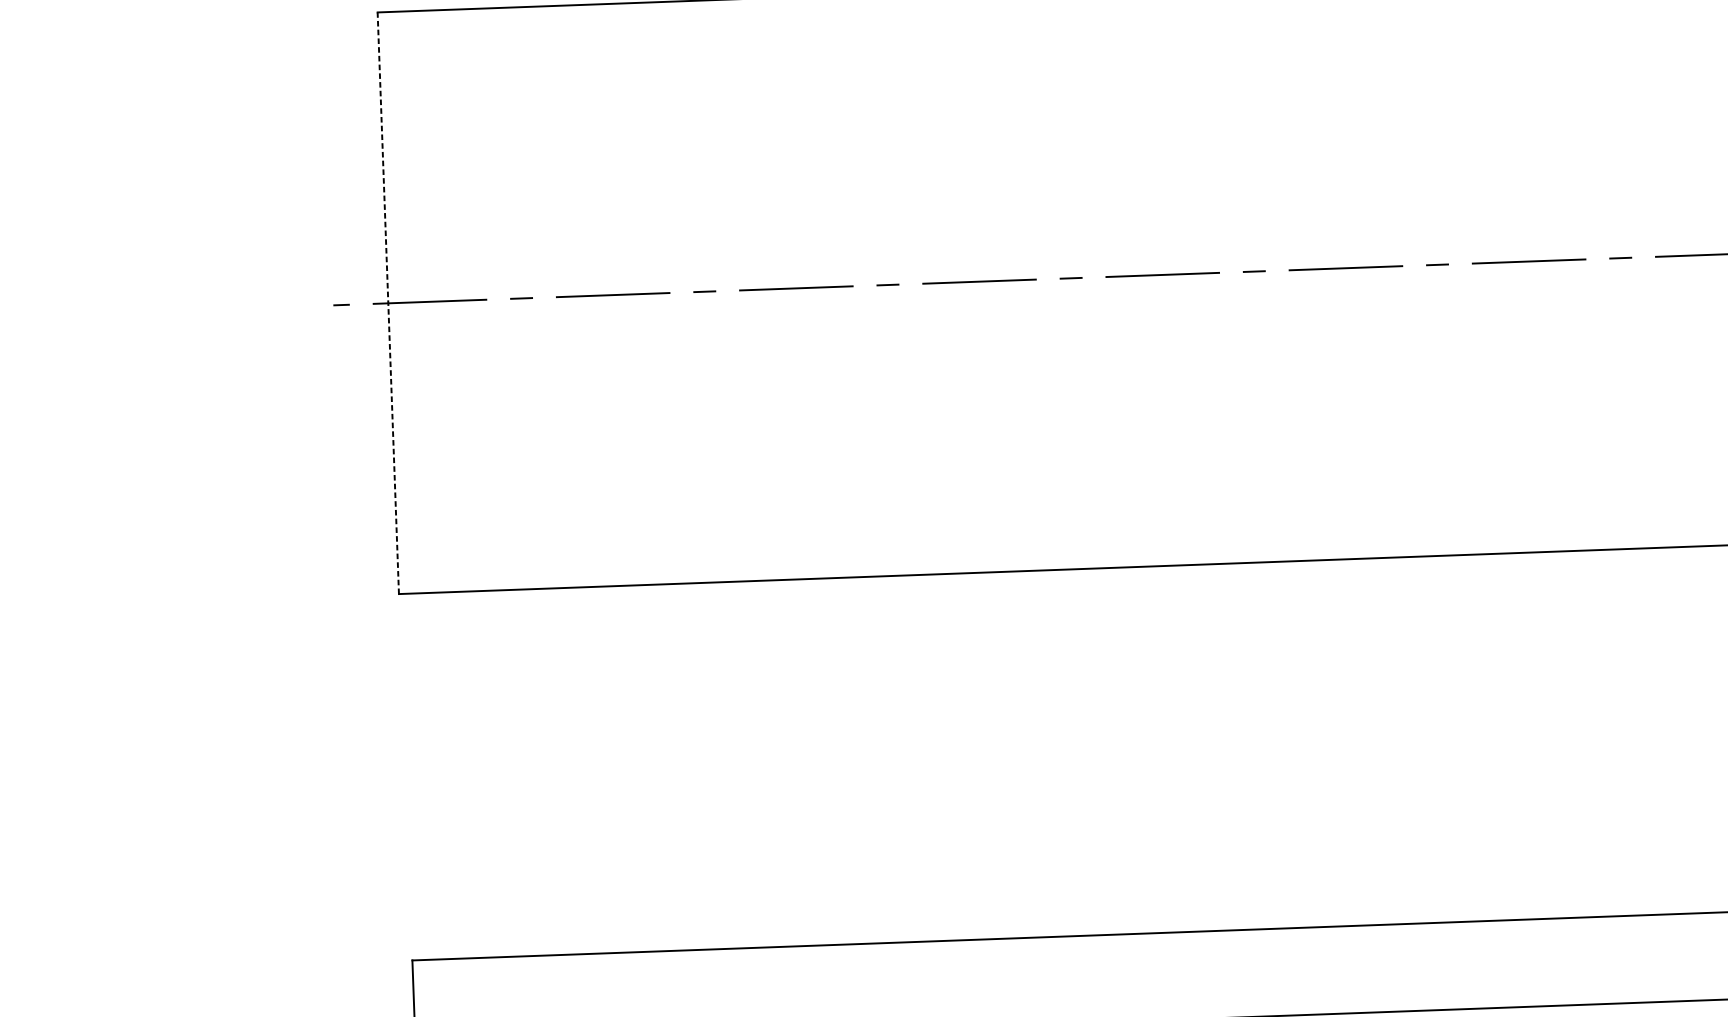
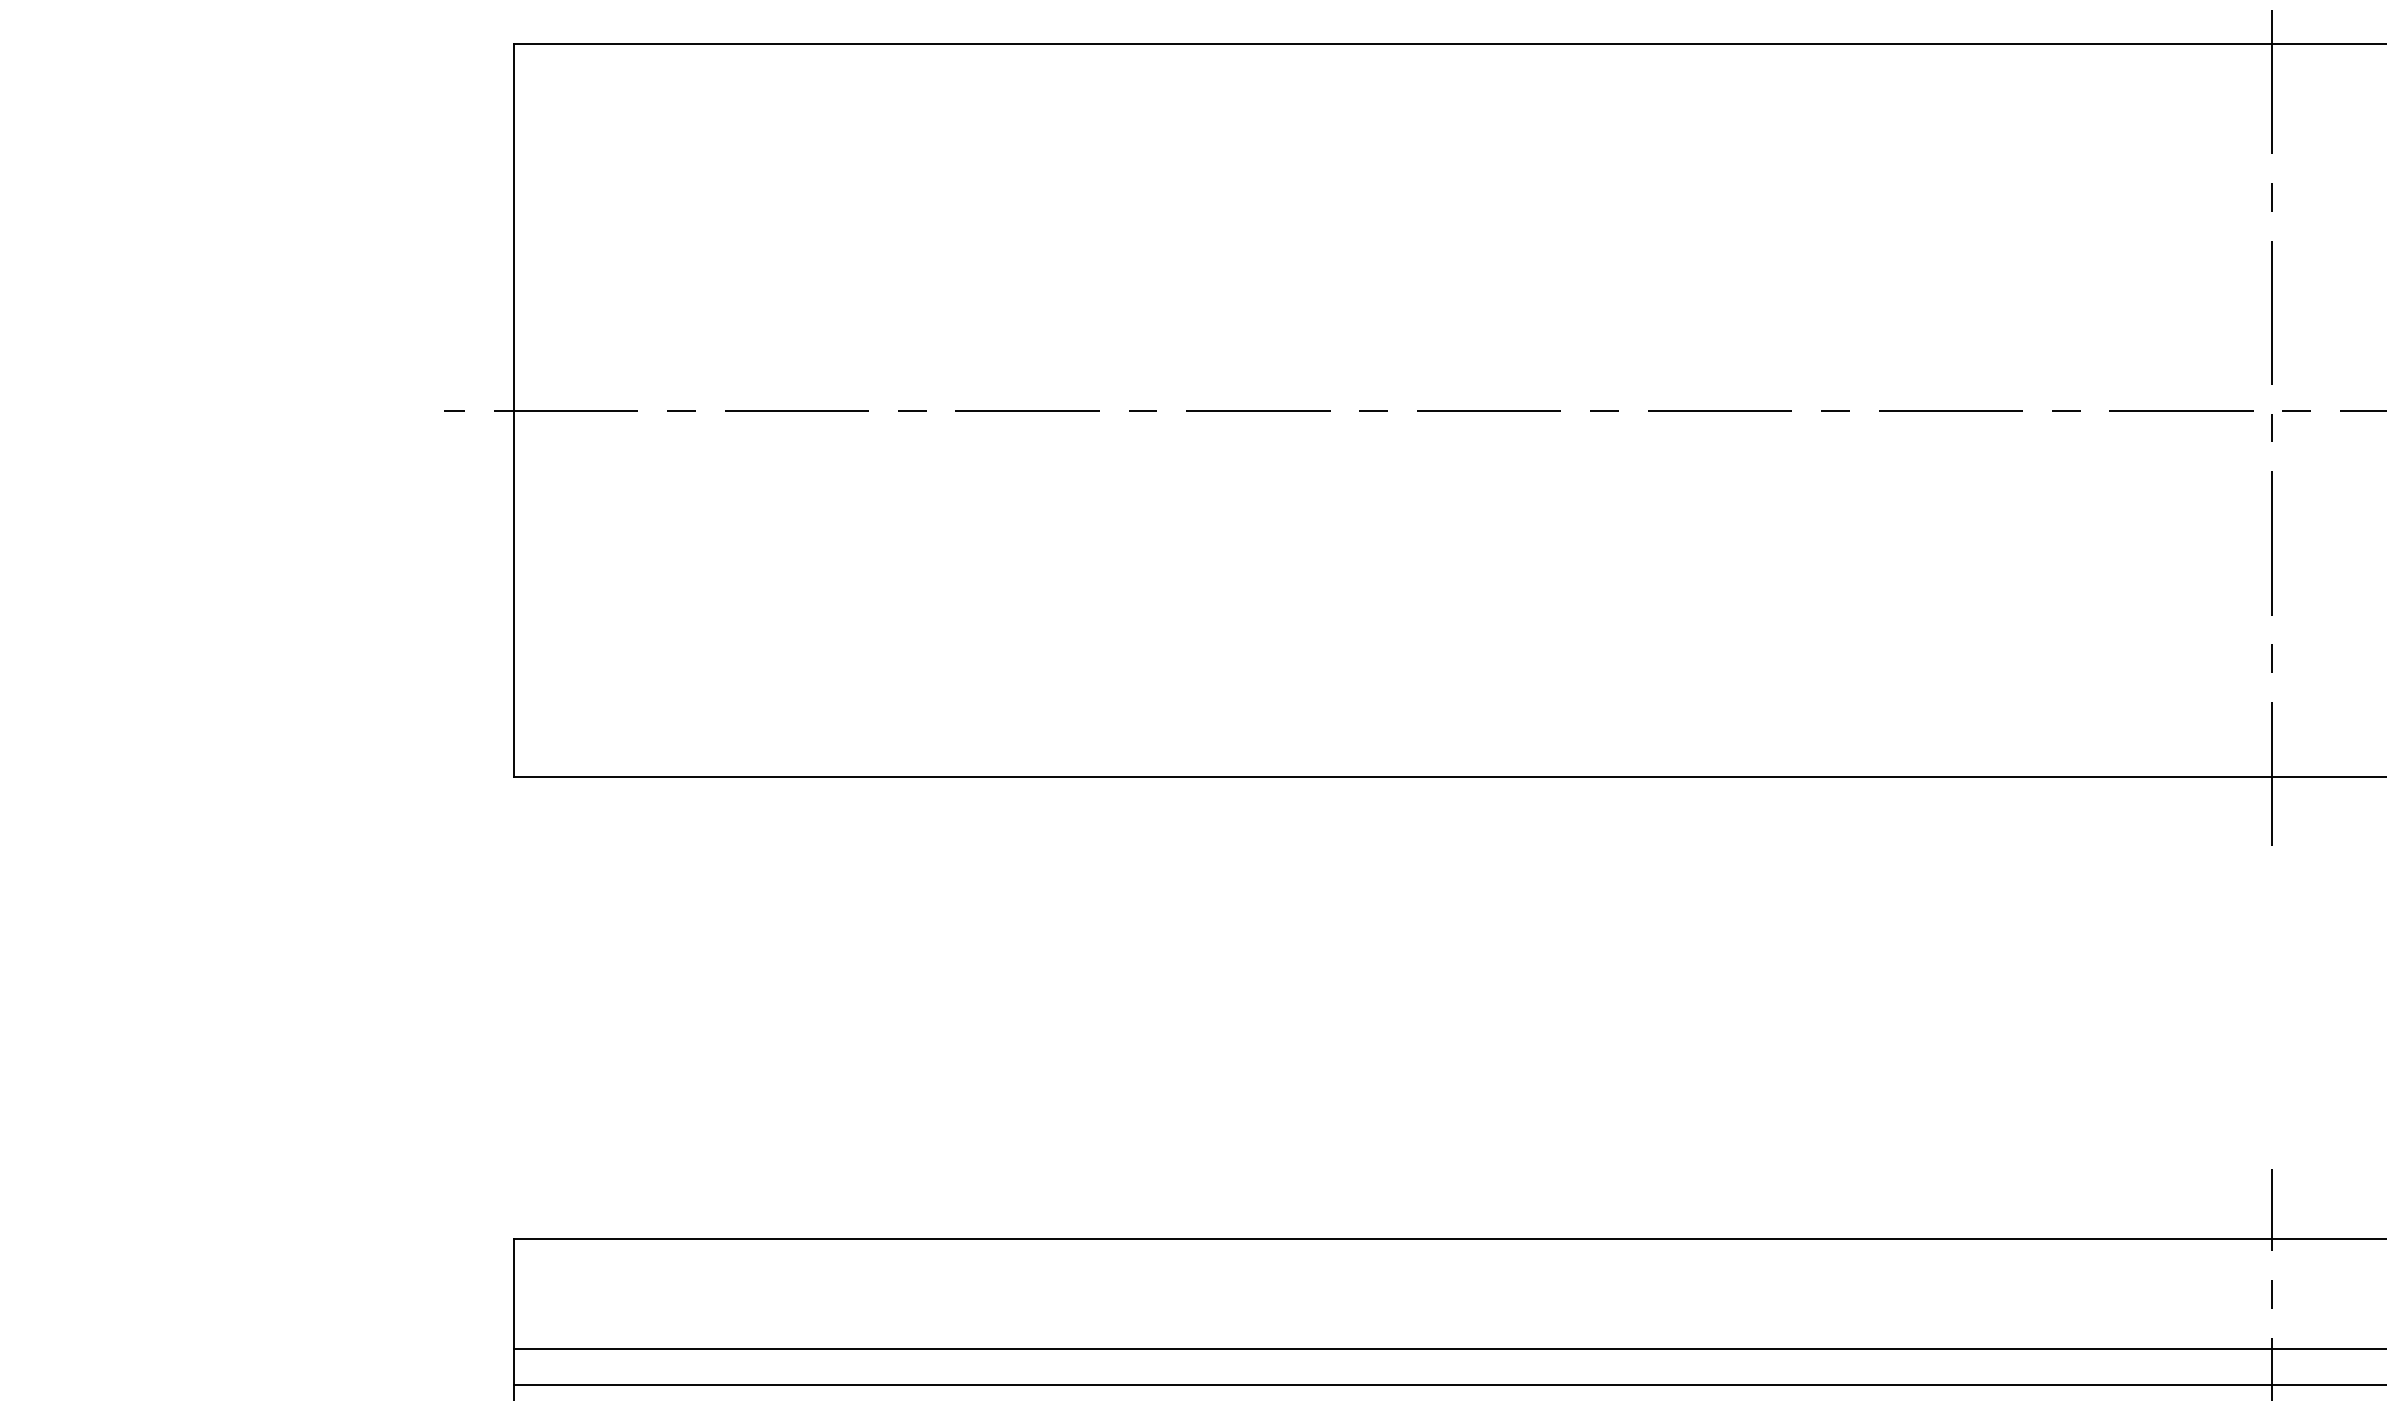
line: (388, 303) -> (513, 410), dashed -> solid

